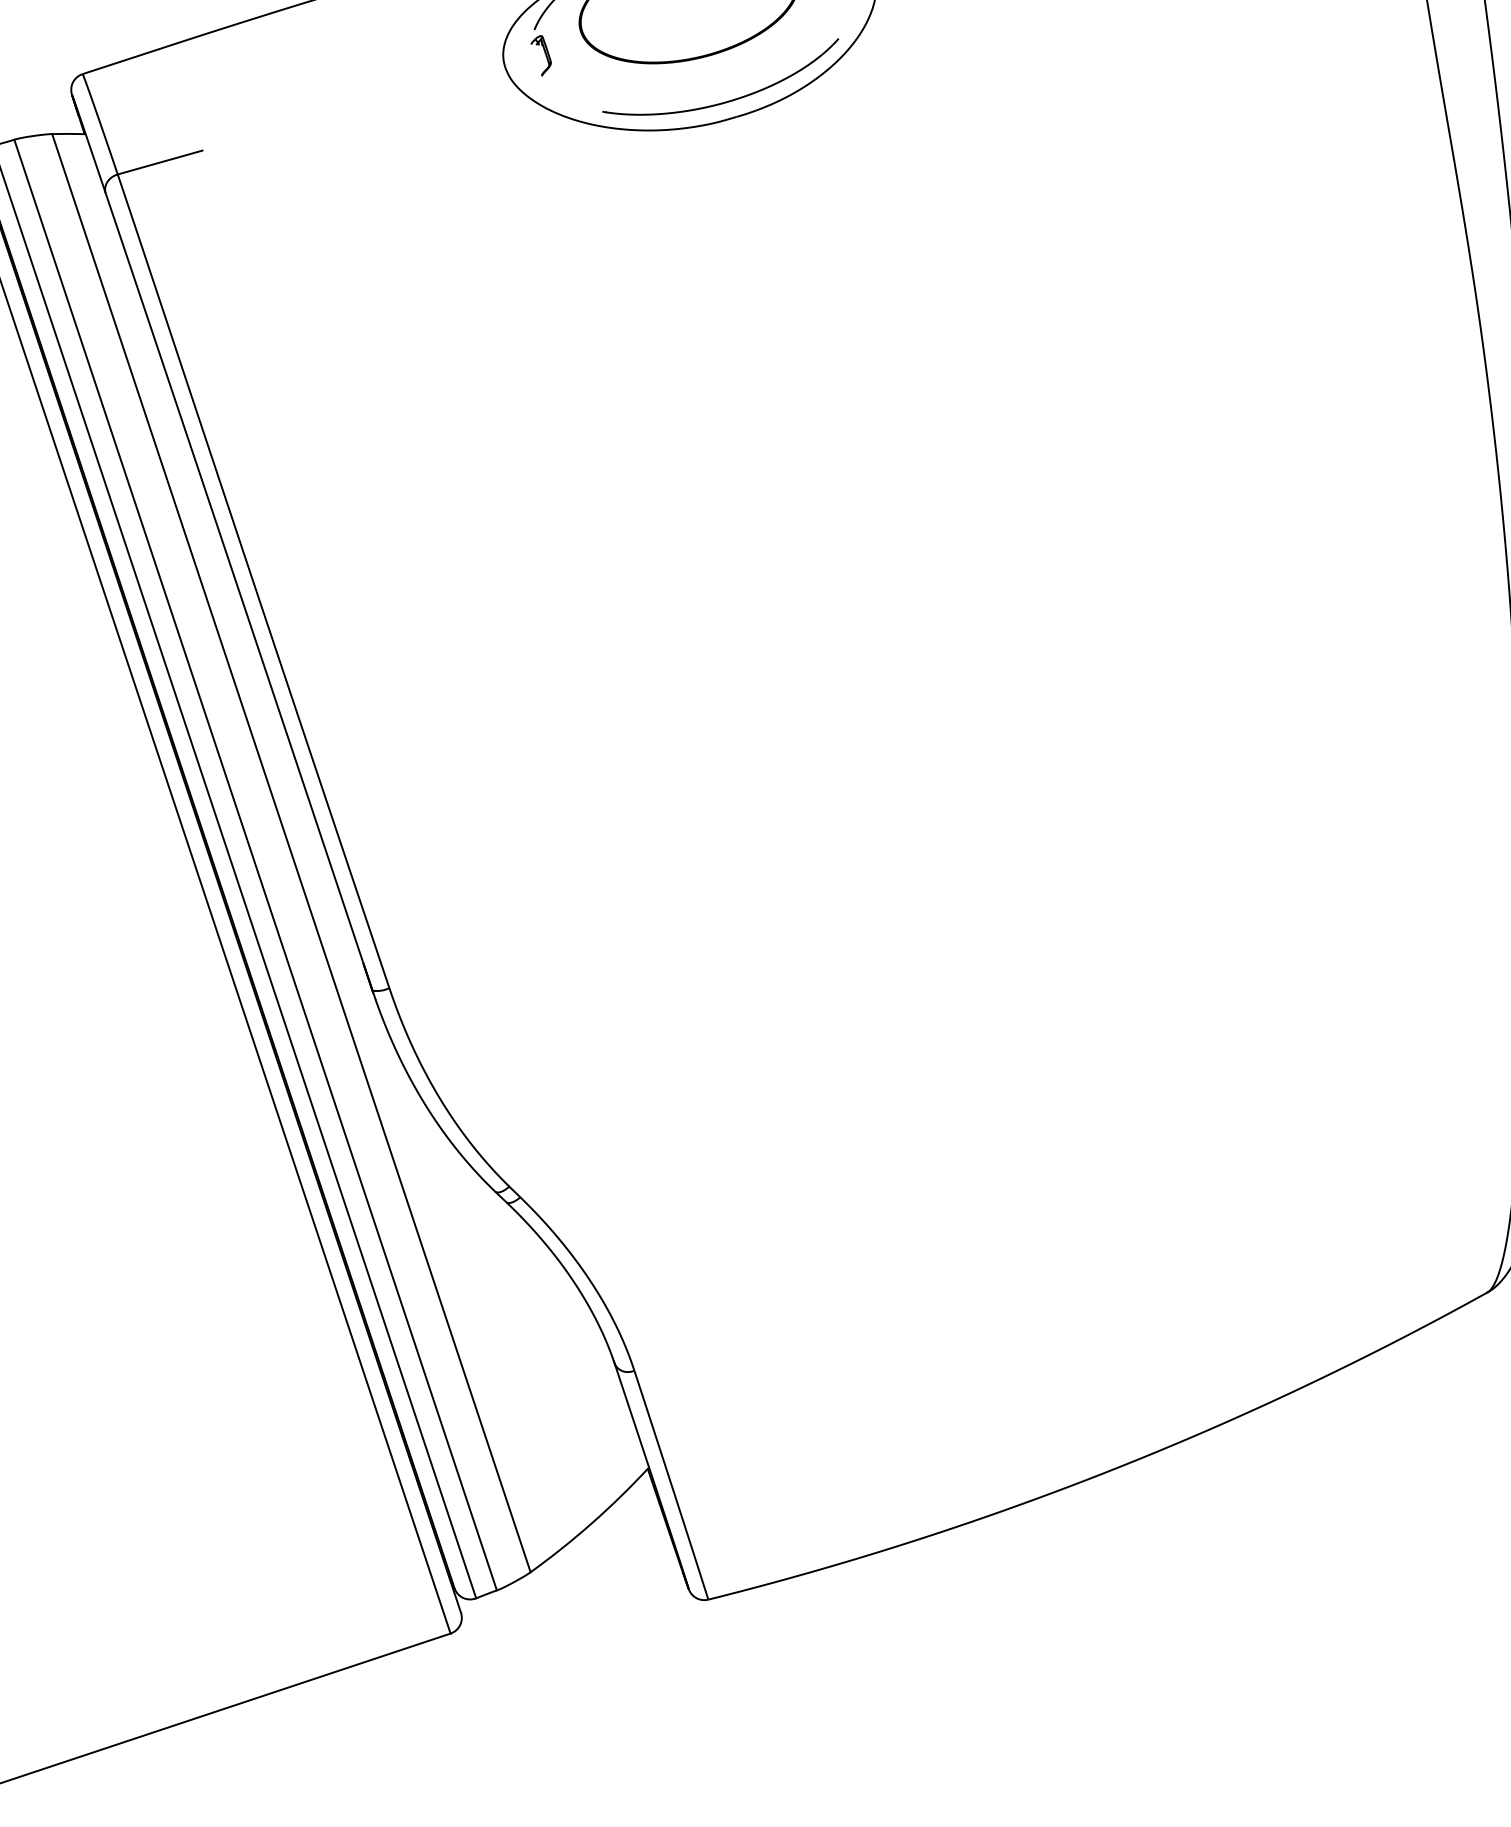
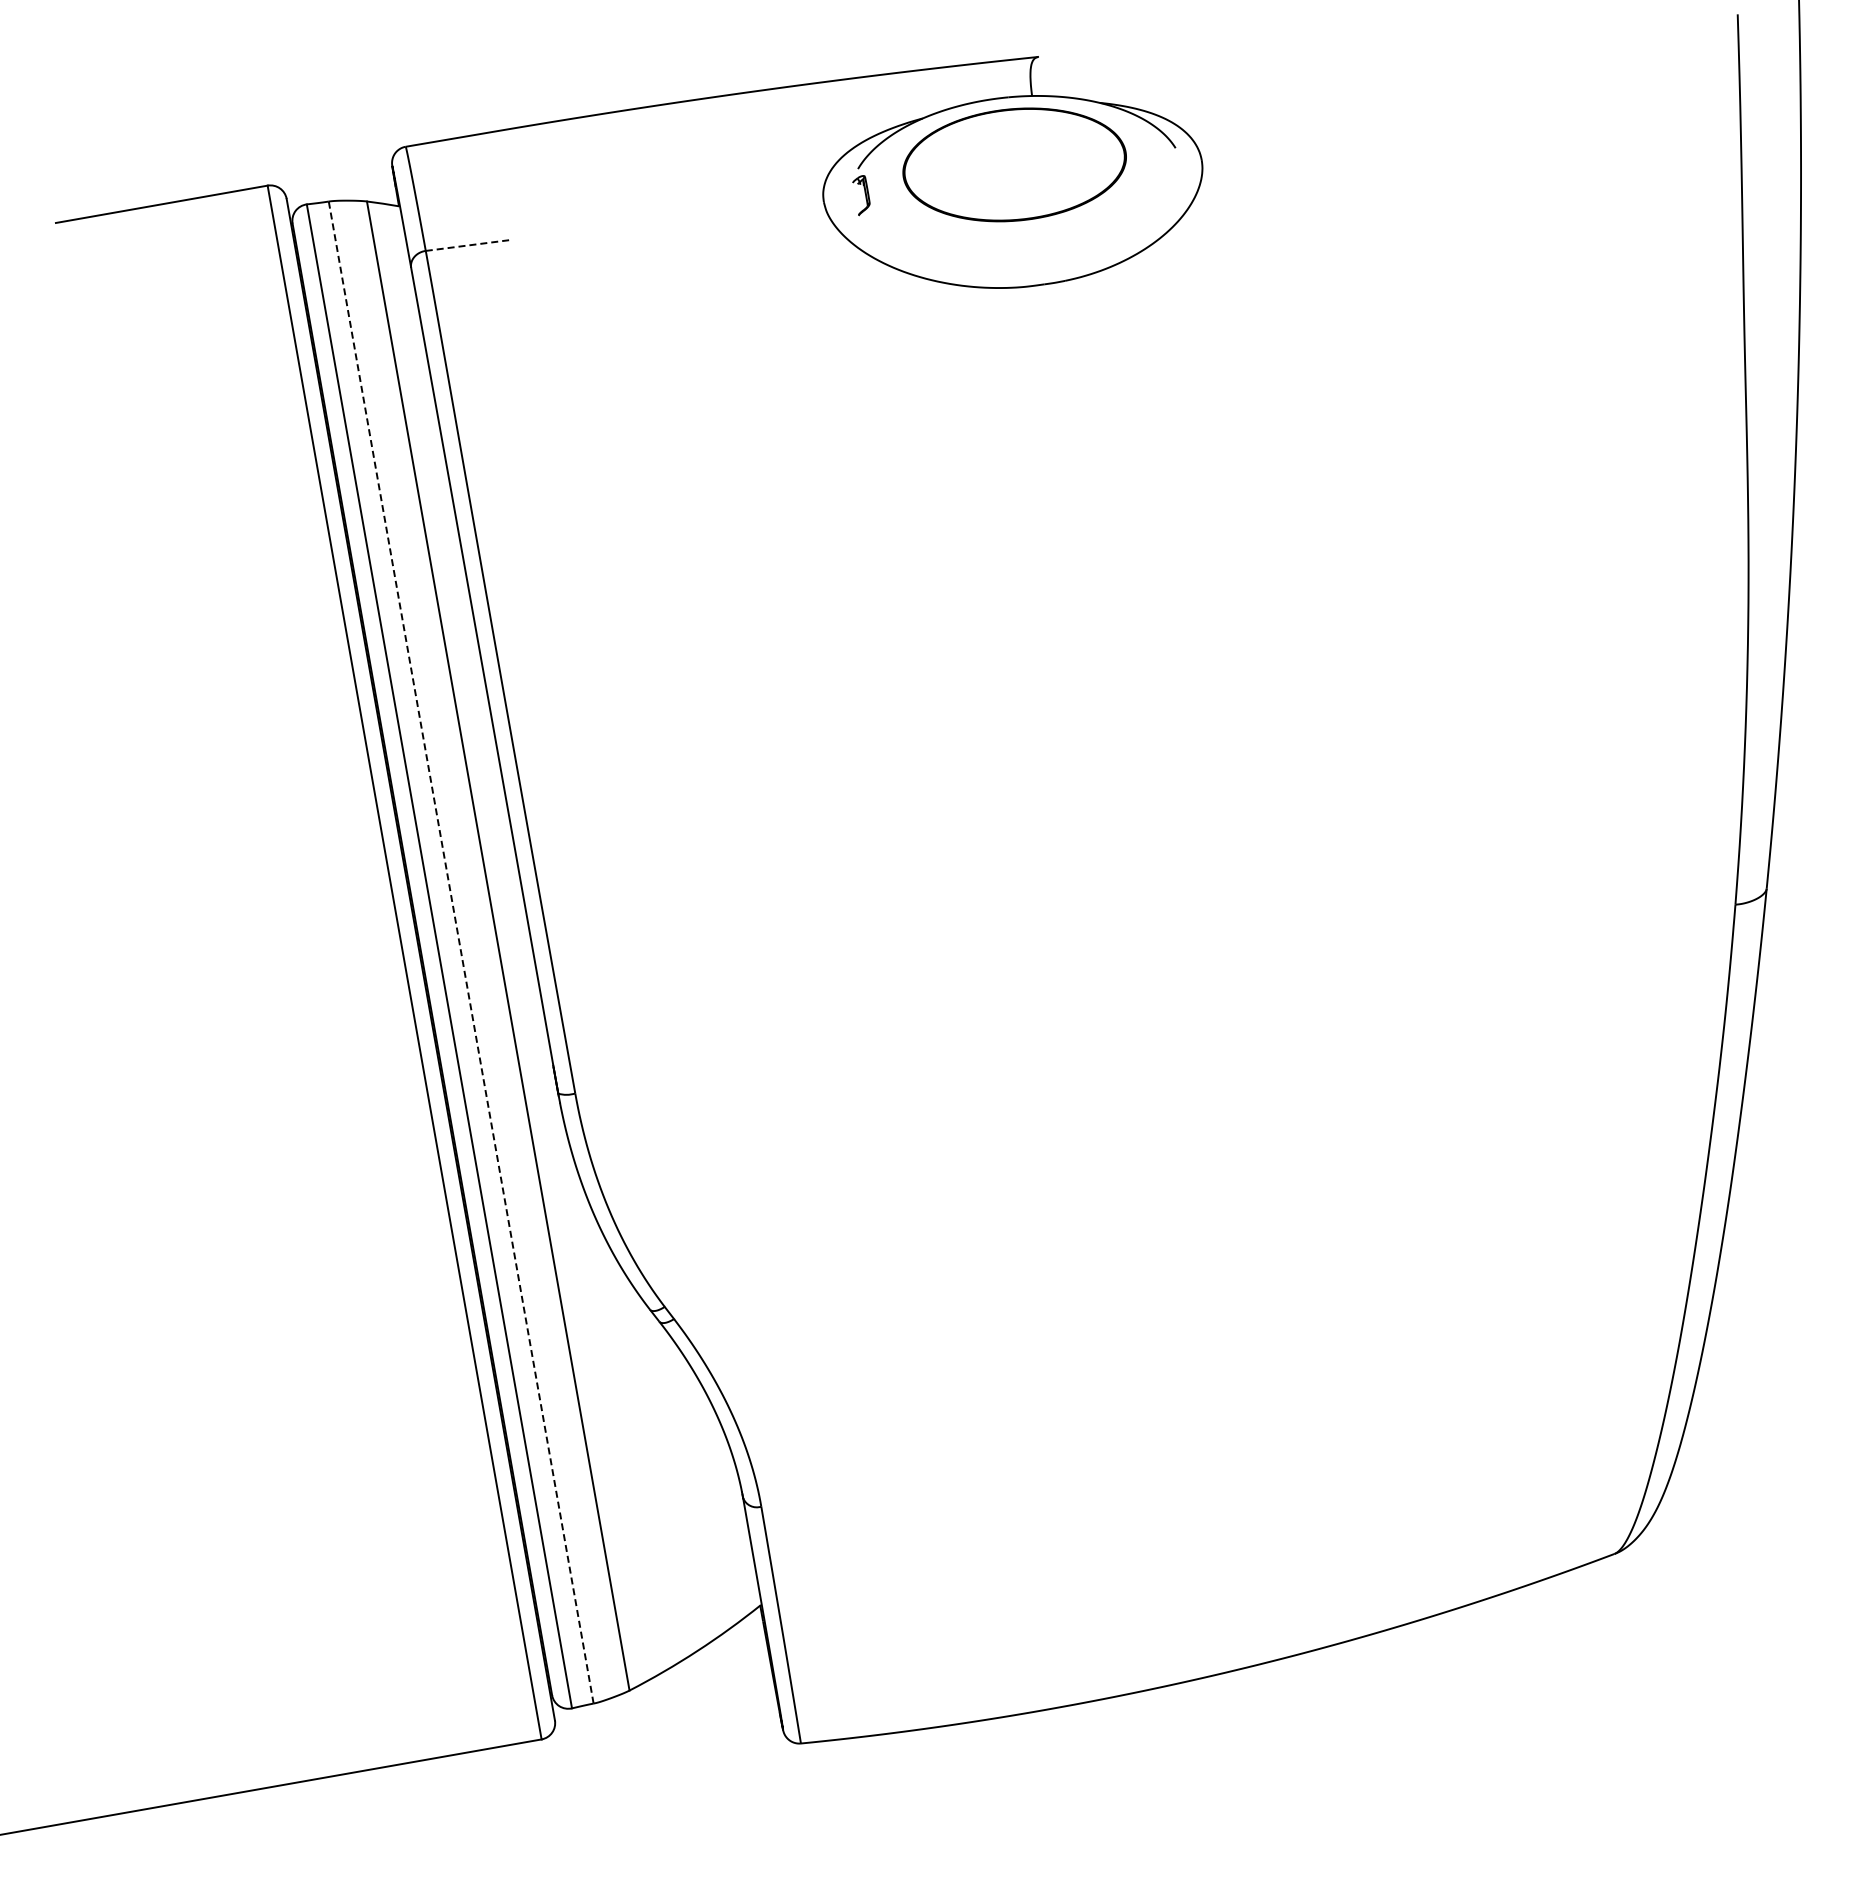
part: (730, 99) -> (1041, 266), removed
line: (160, 162) -> (469, 245), solid -> dashed
line: (255, 864) -> (461, 952), solid -> dashed

